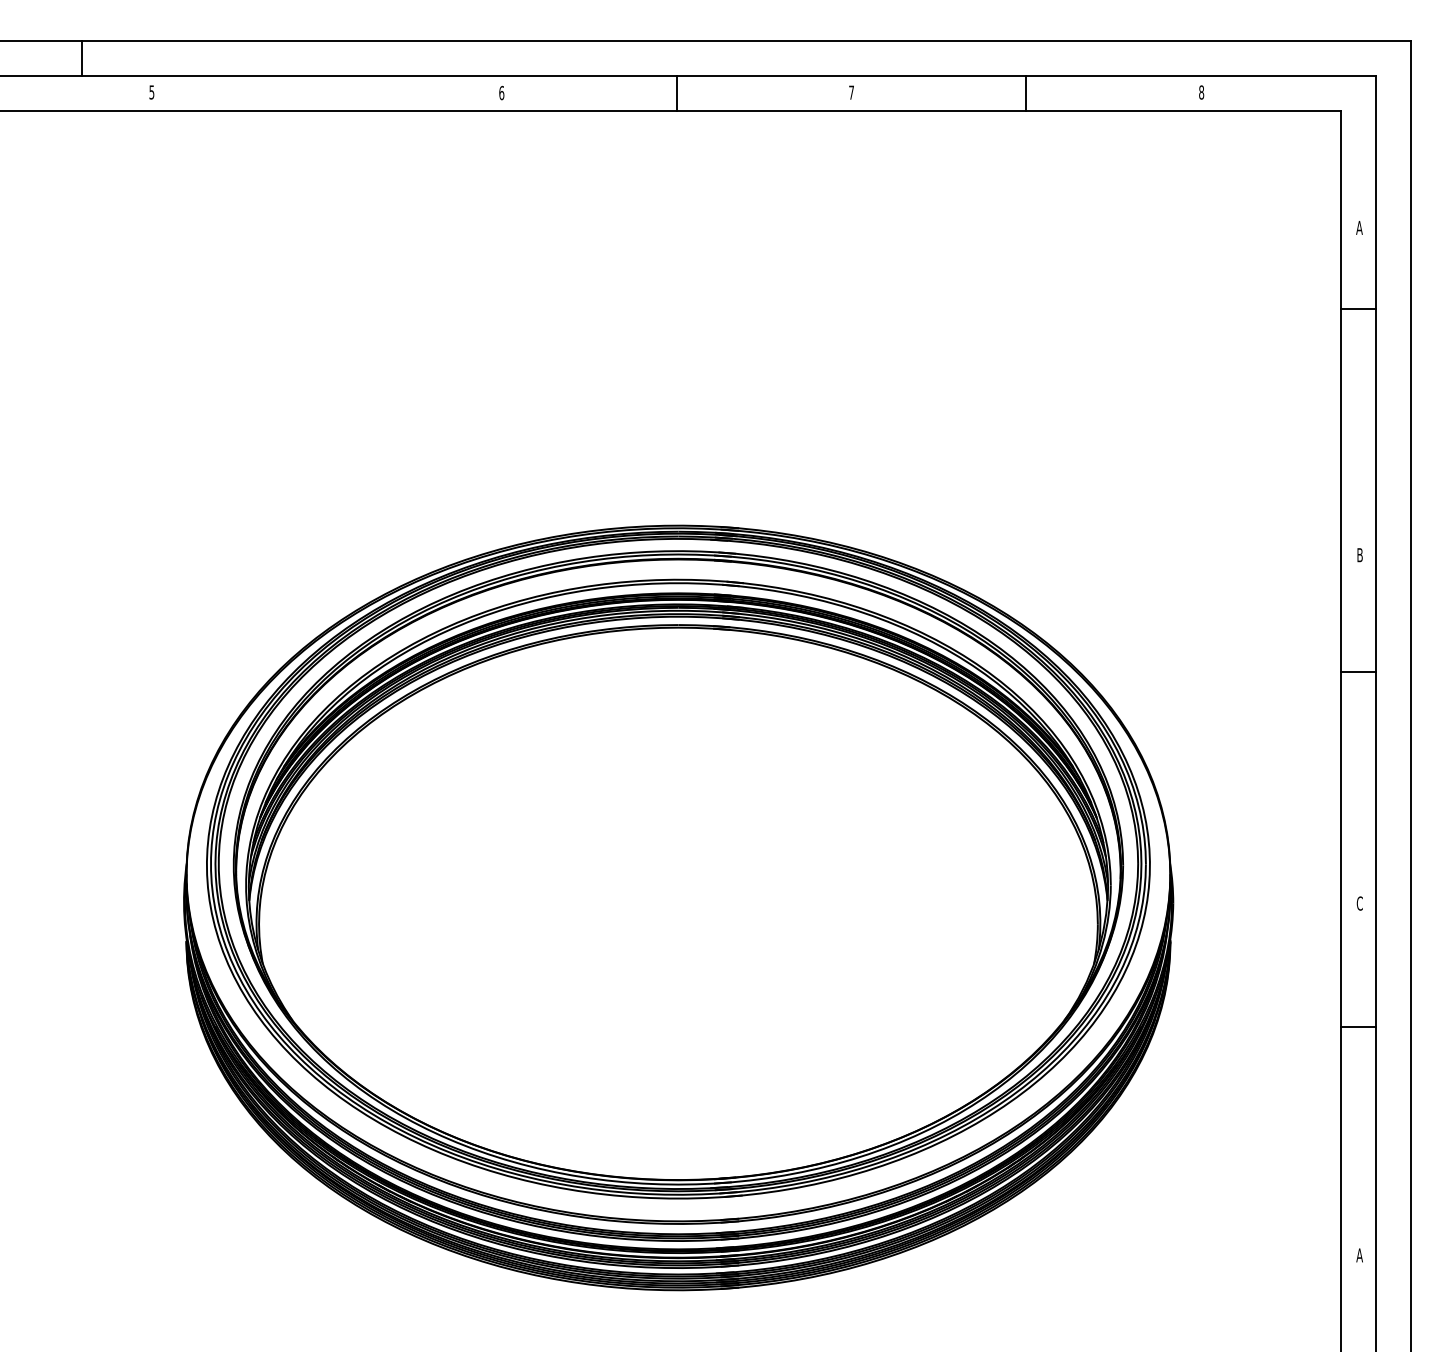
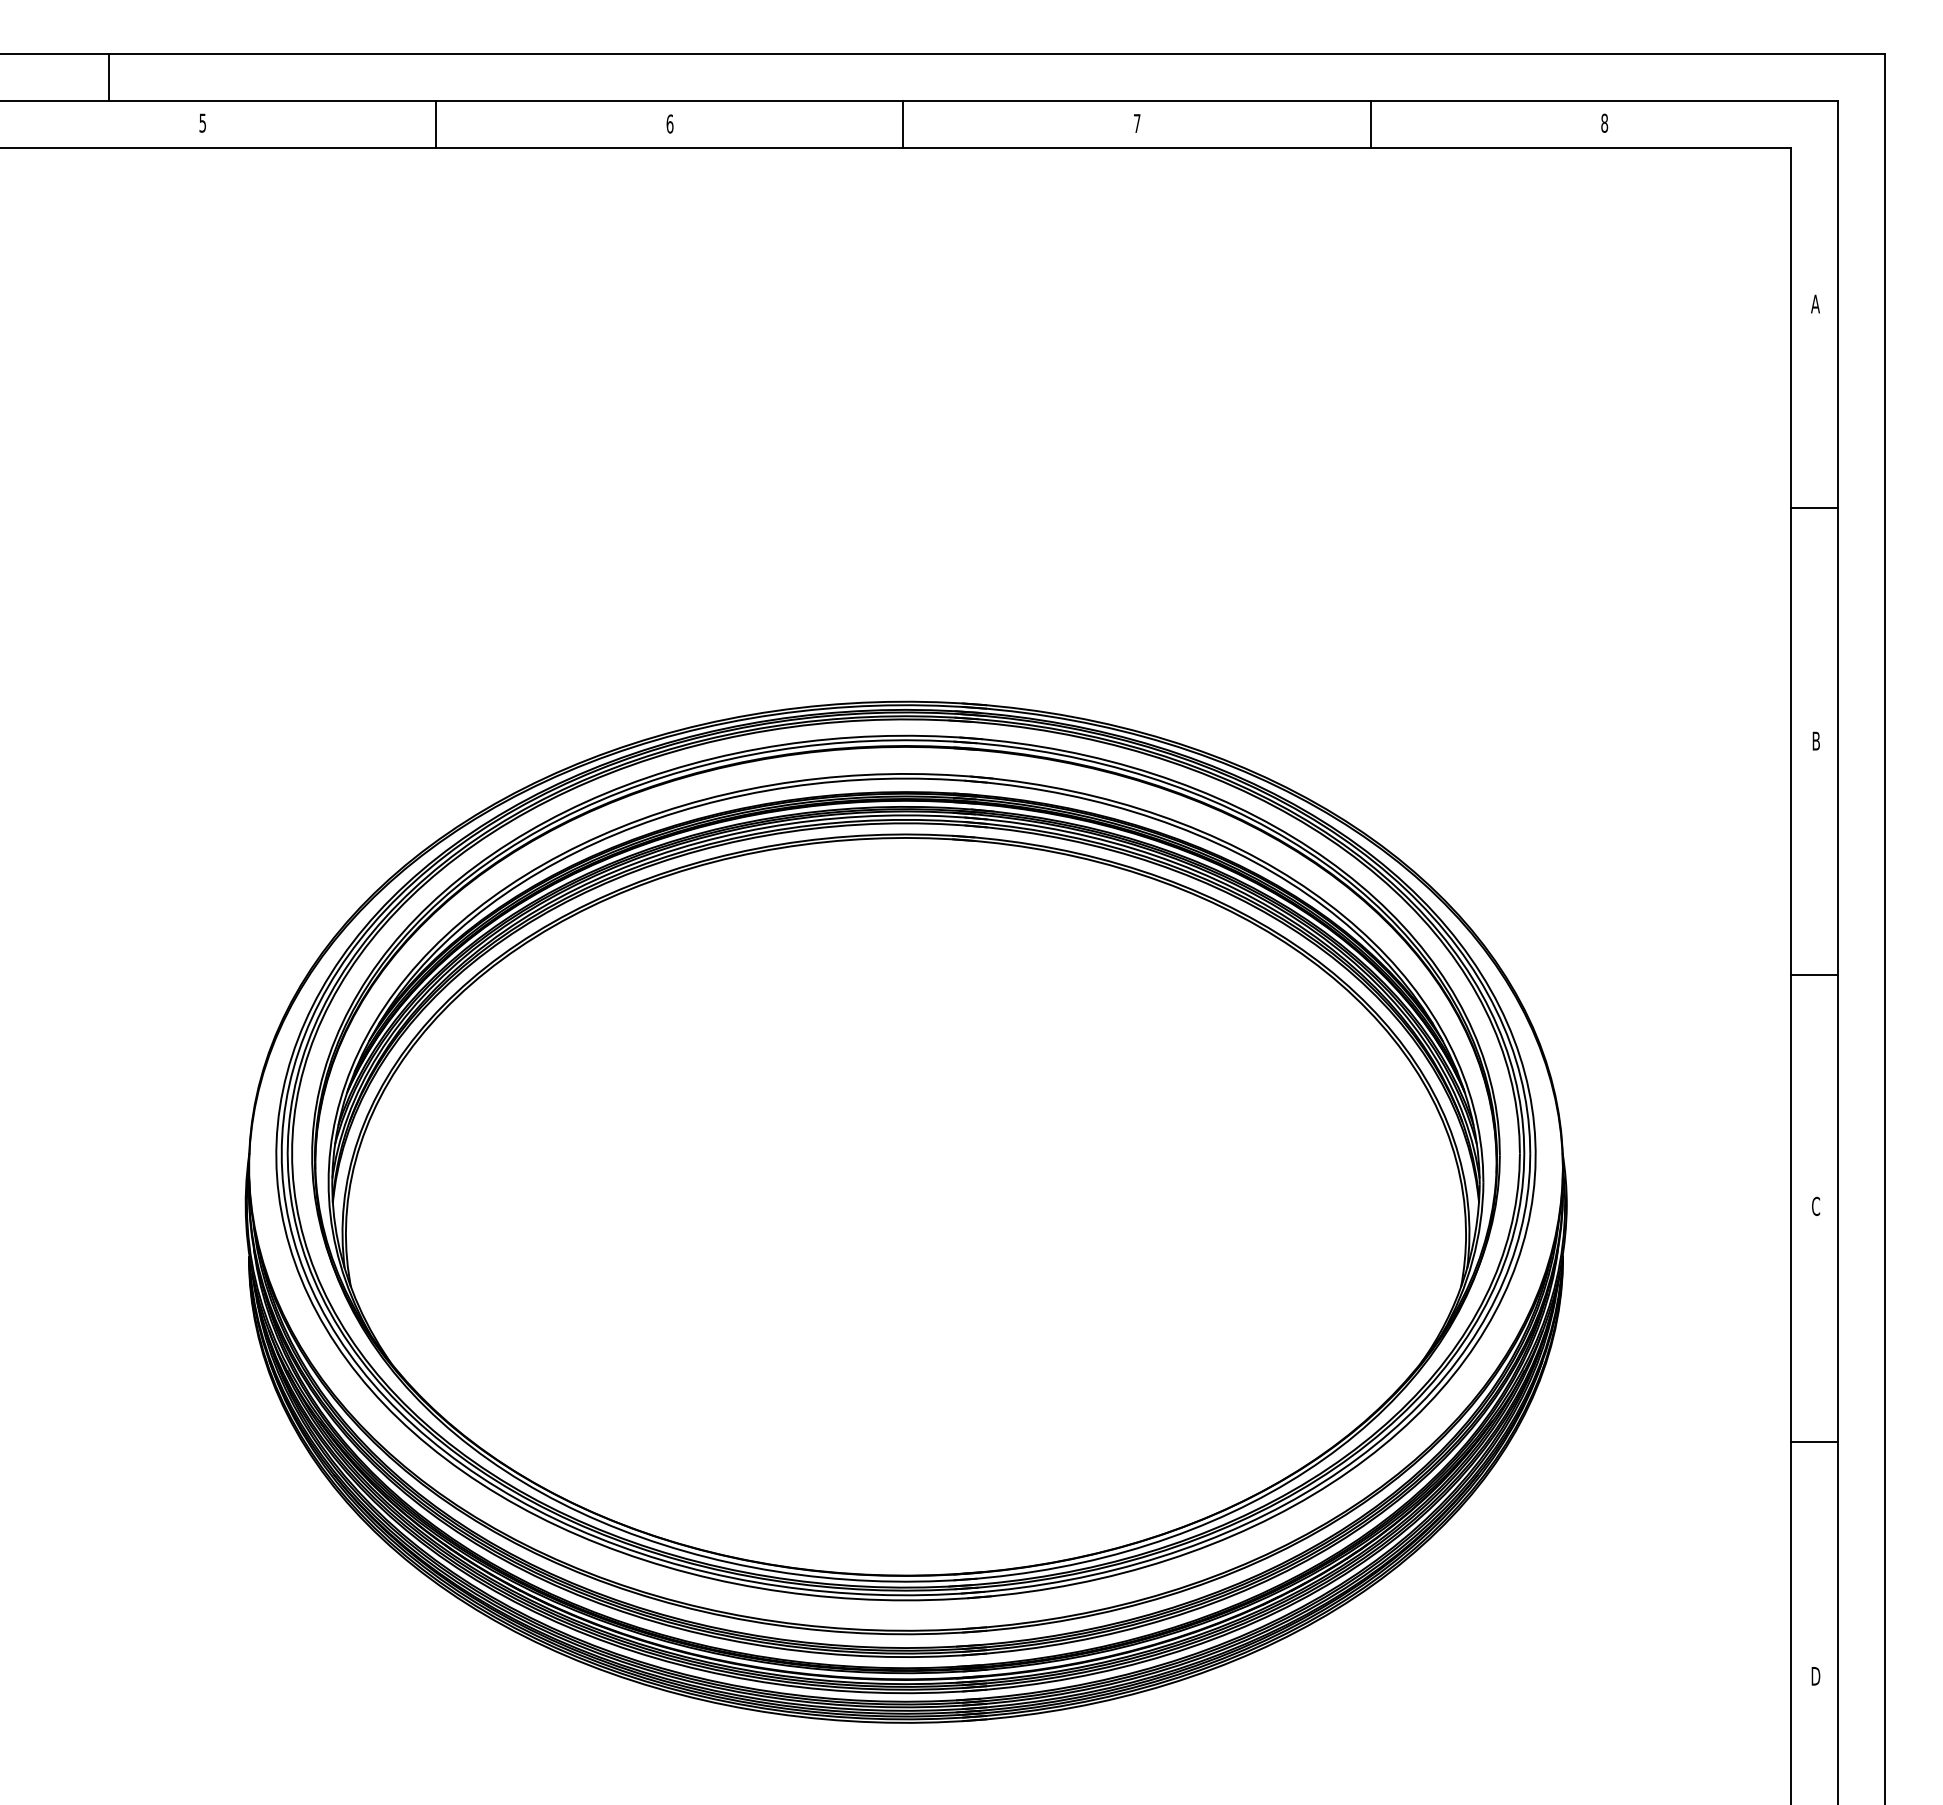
line: (326, 93) -> (436, 124), added
line: (1358, 309) -> (1814, 507), moved
line: (1358, 671) -> (1814, 974), moved
line: (1358, 1027) -> (1814, 1442), moved
text: (1359, 1255) -> (1815, 1676), A -> D

